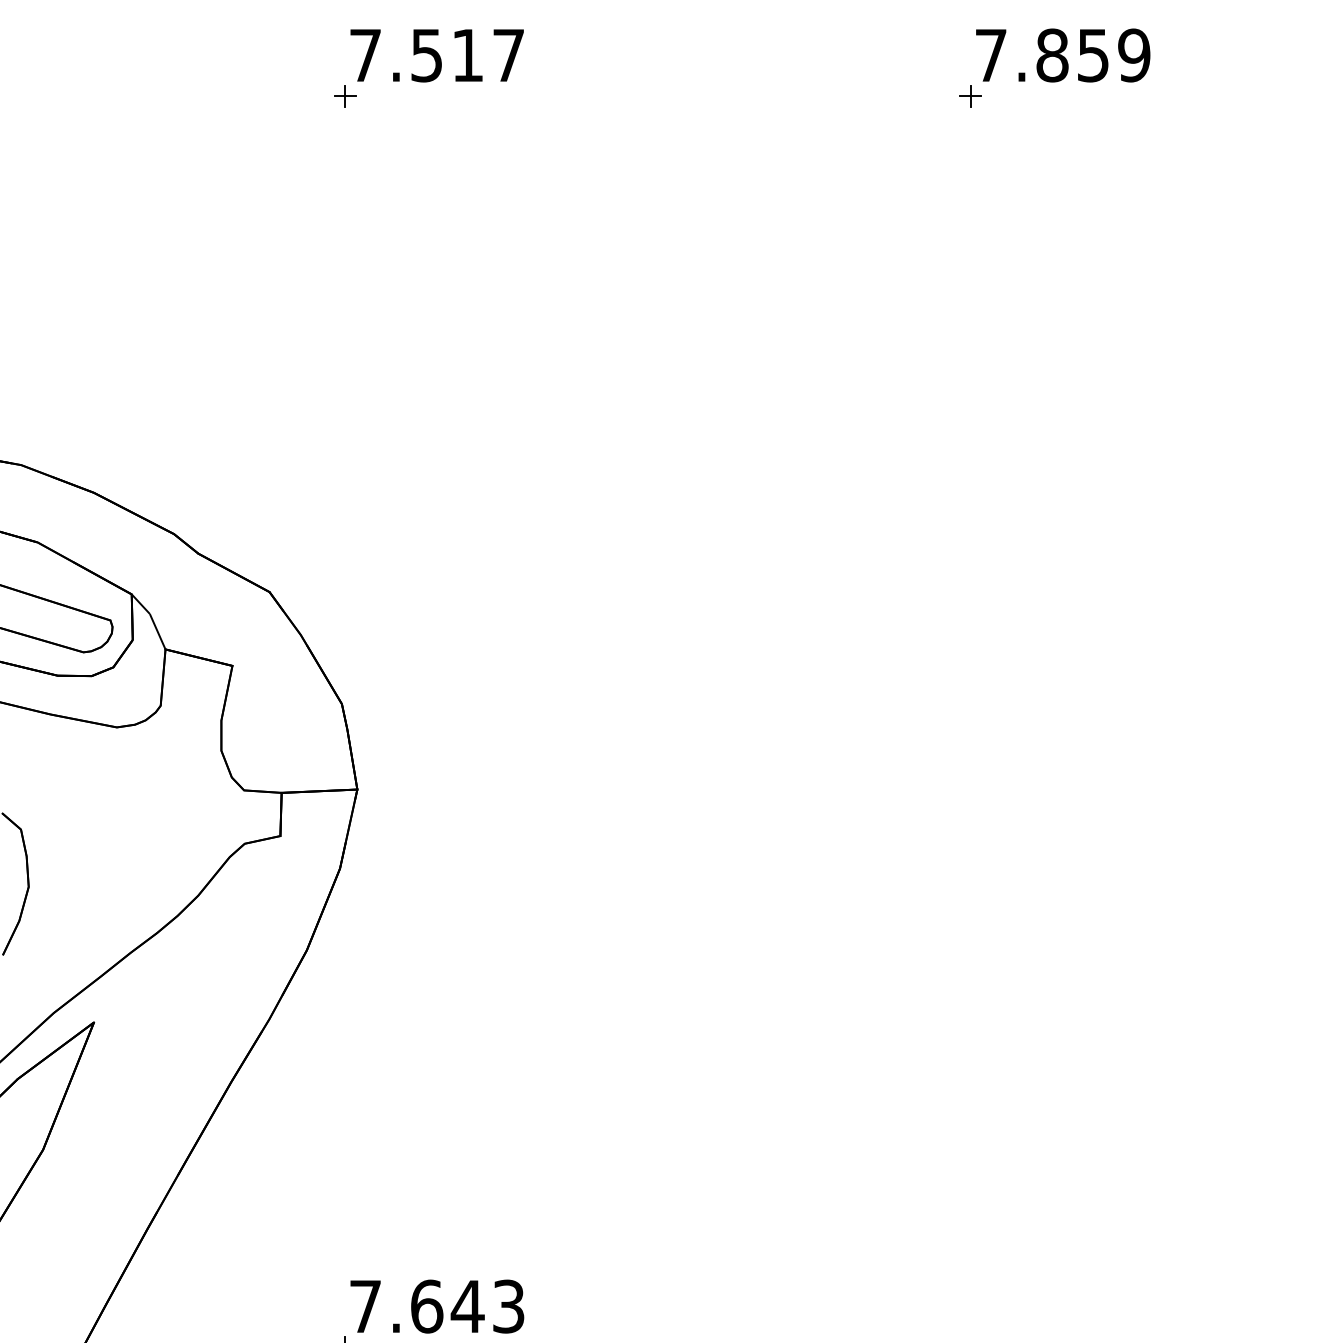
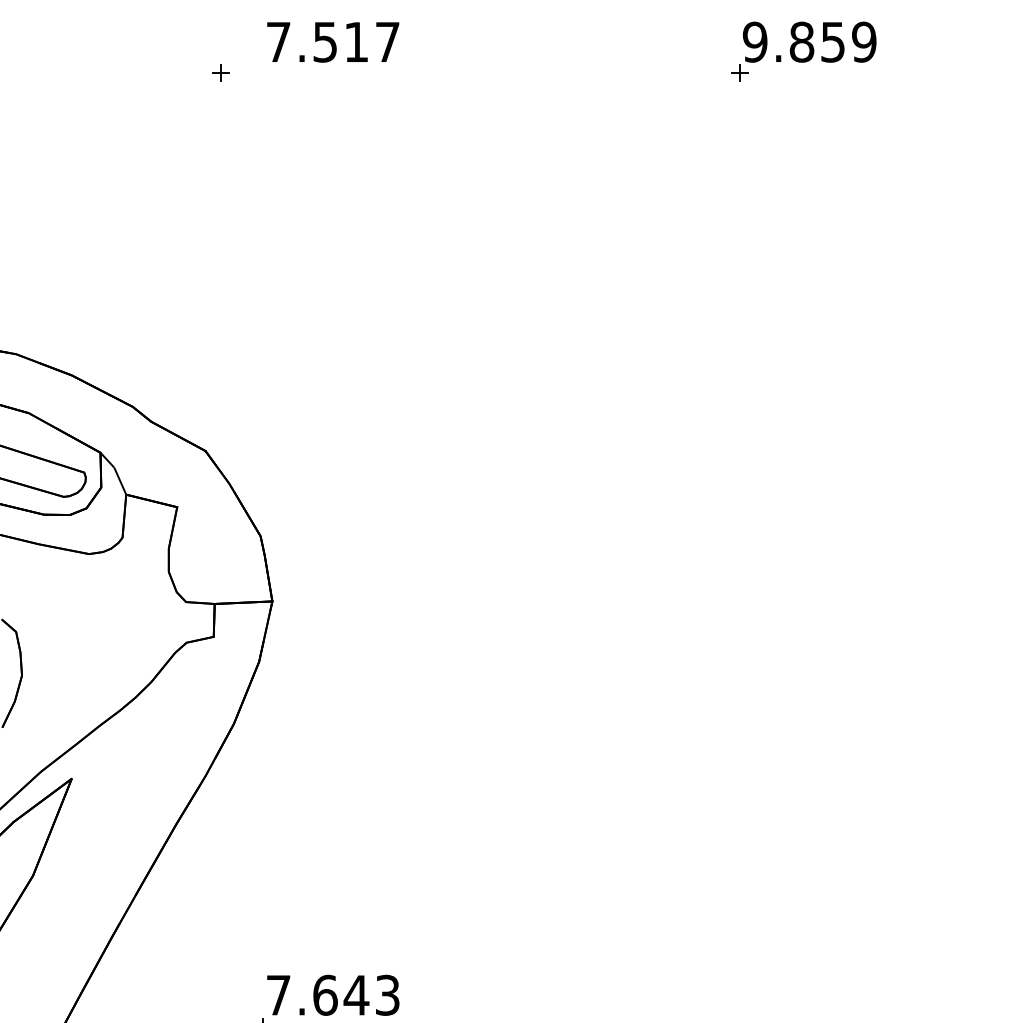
text: (990, 54) -> (754, 41), 7.859 -> 9.859
part: (344, 95) -> (220, 72), moved

